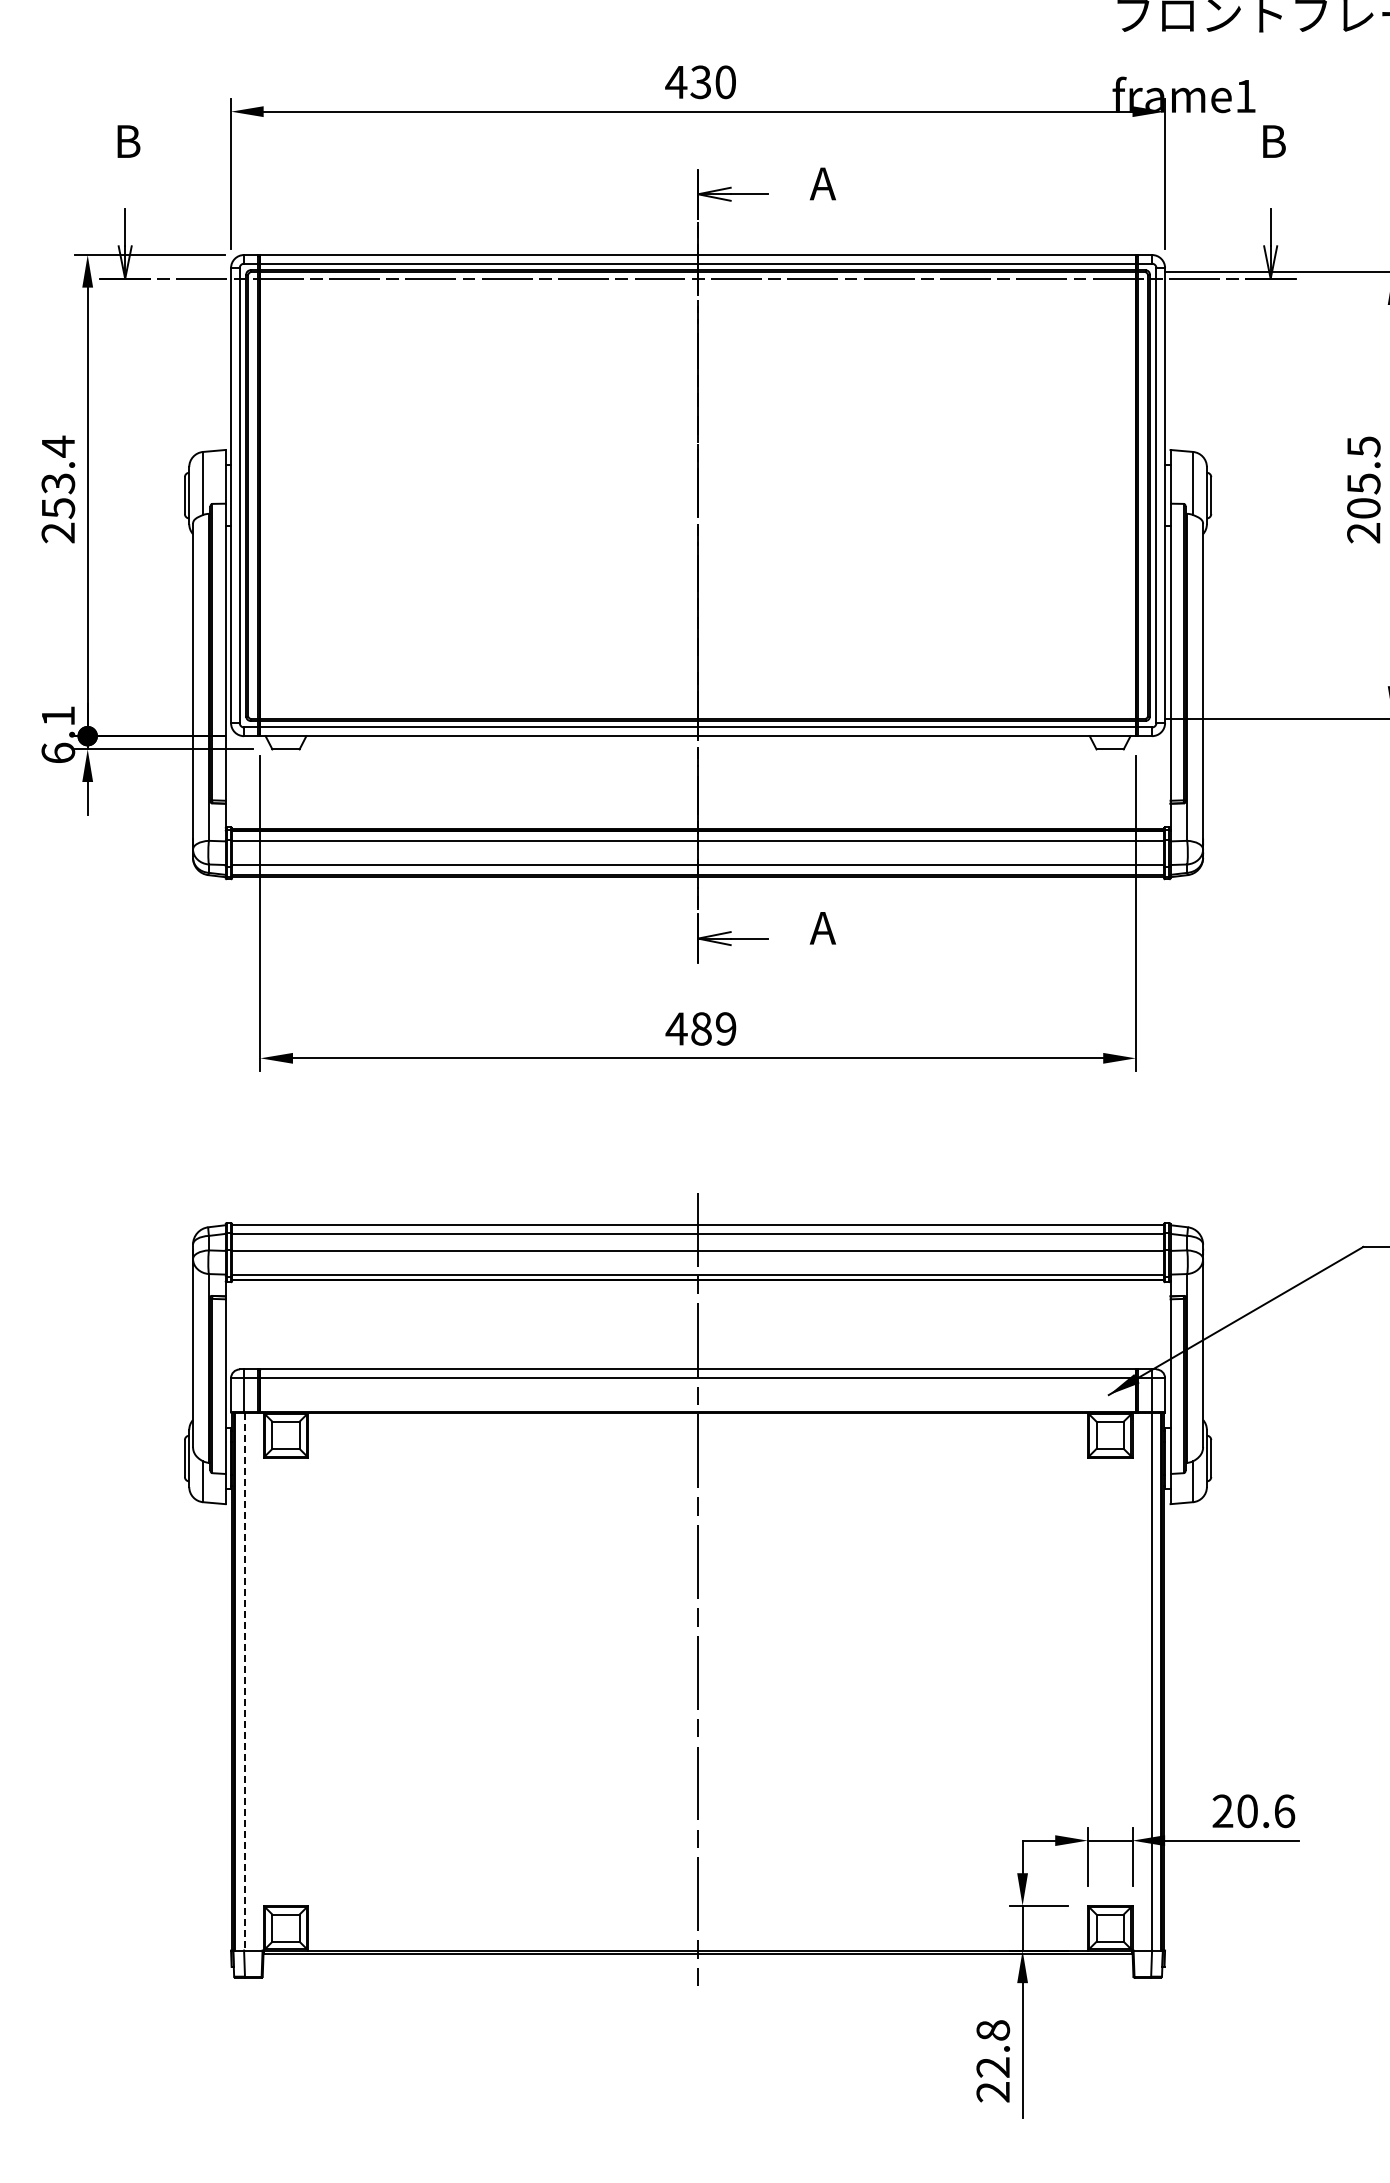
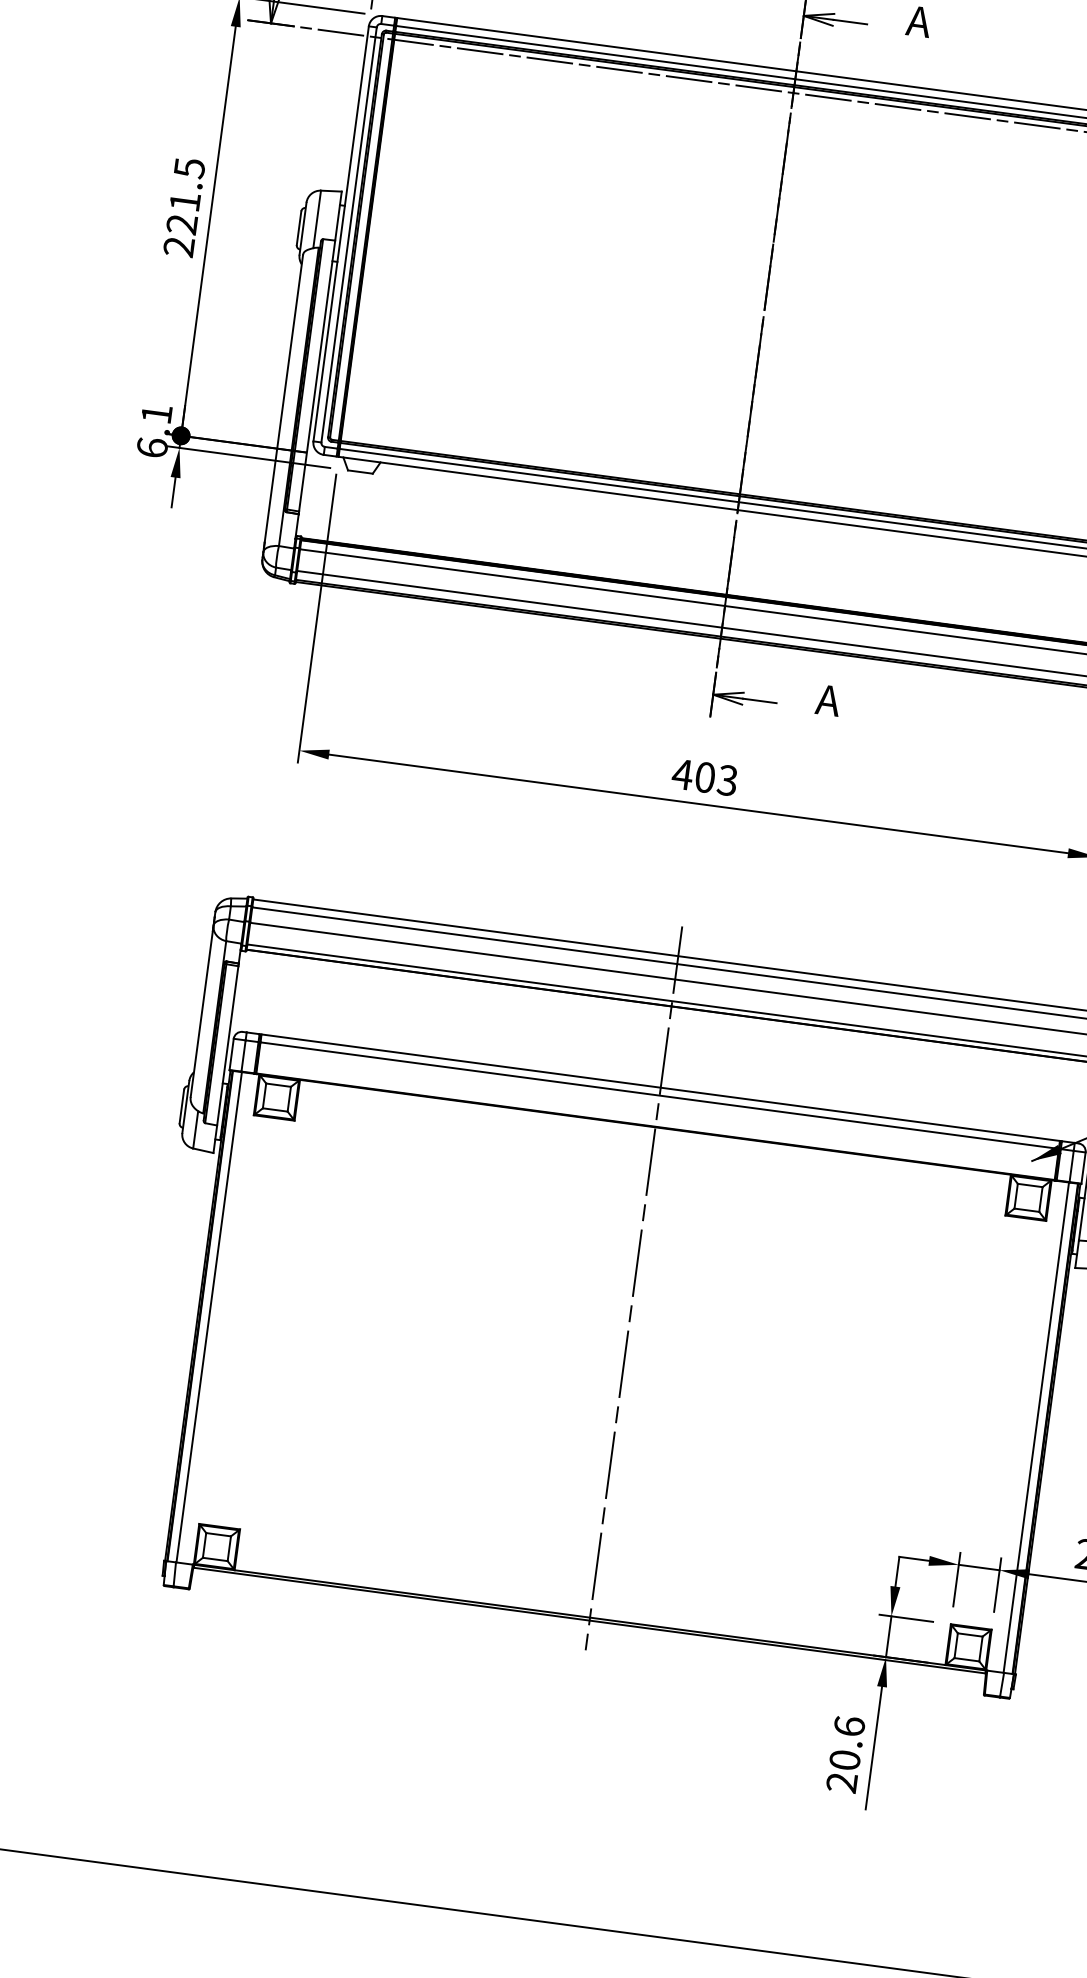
text: (58, 477) -> (185, 196), 253.4 -> 221.5
text: (713, 1028) -> (716, 778), 489 -> 403
line: (244, 1681) -> (209, 1317), dashed -> solid
text: (993, 2048) -> (847, 1742), 22.8 -> 20.6

